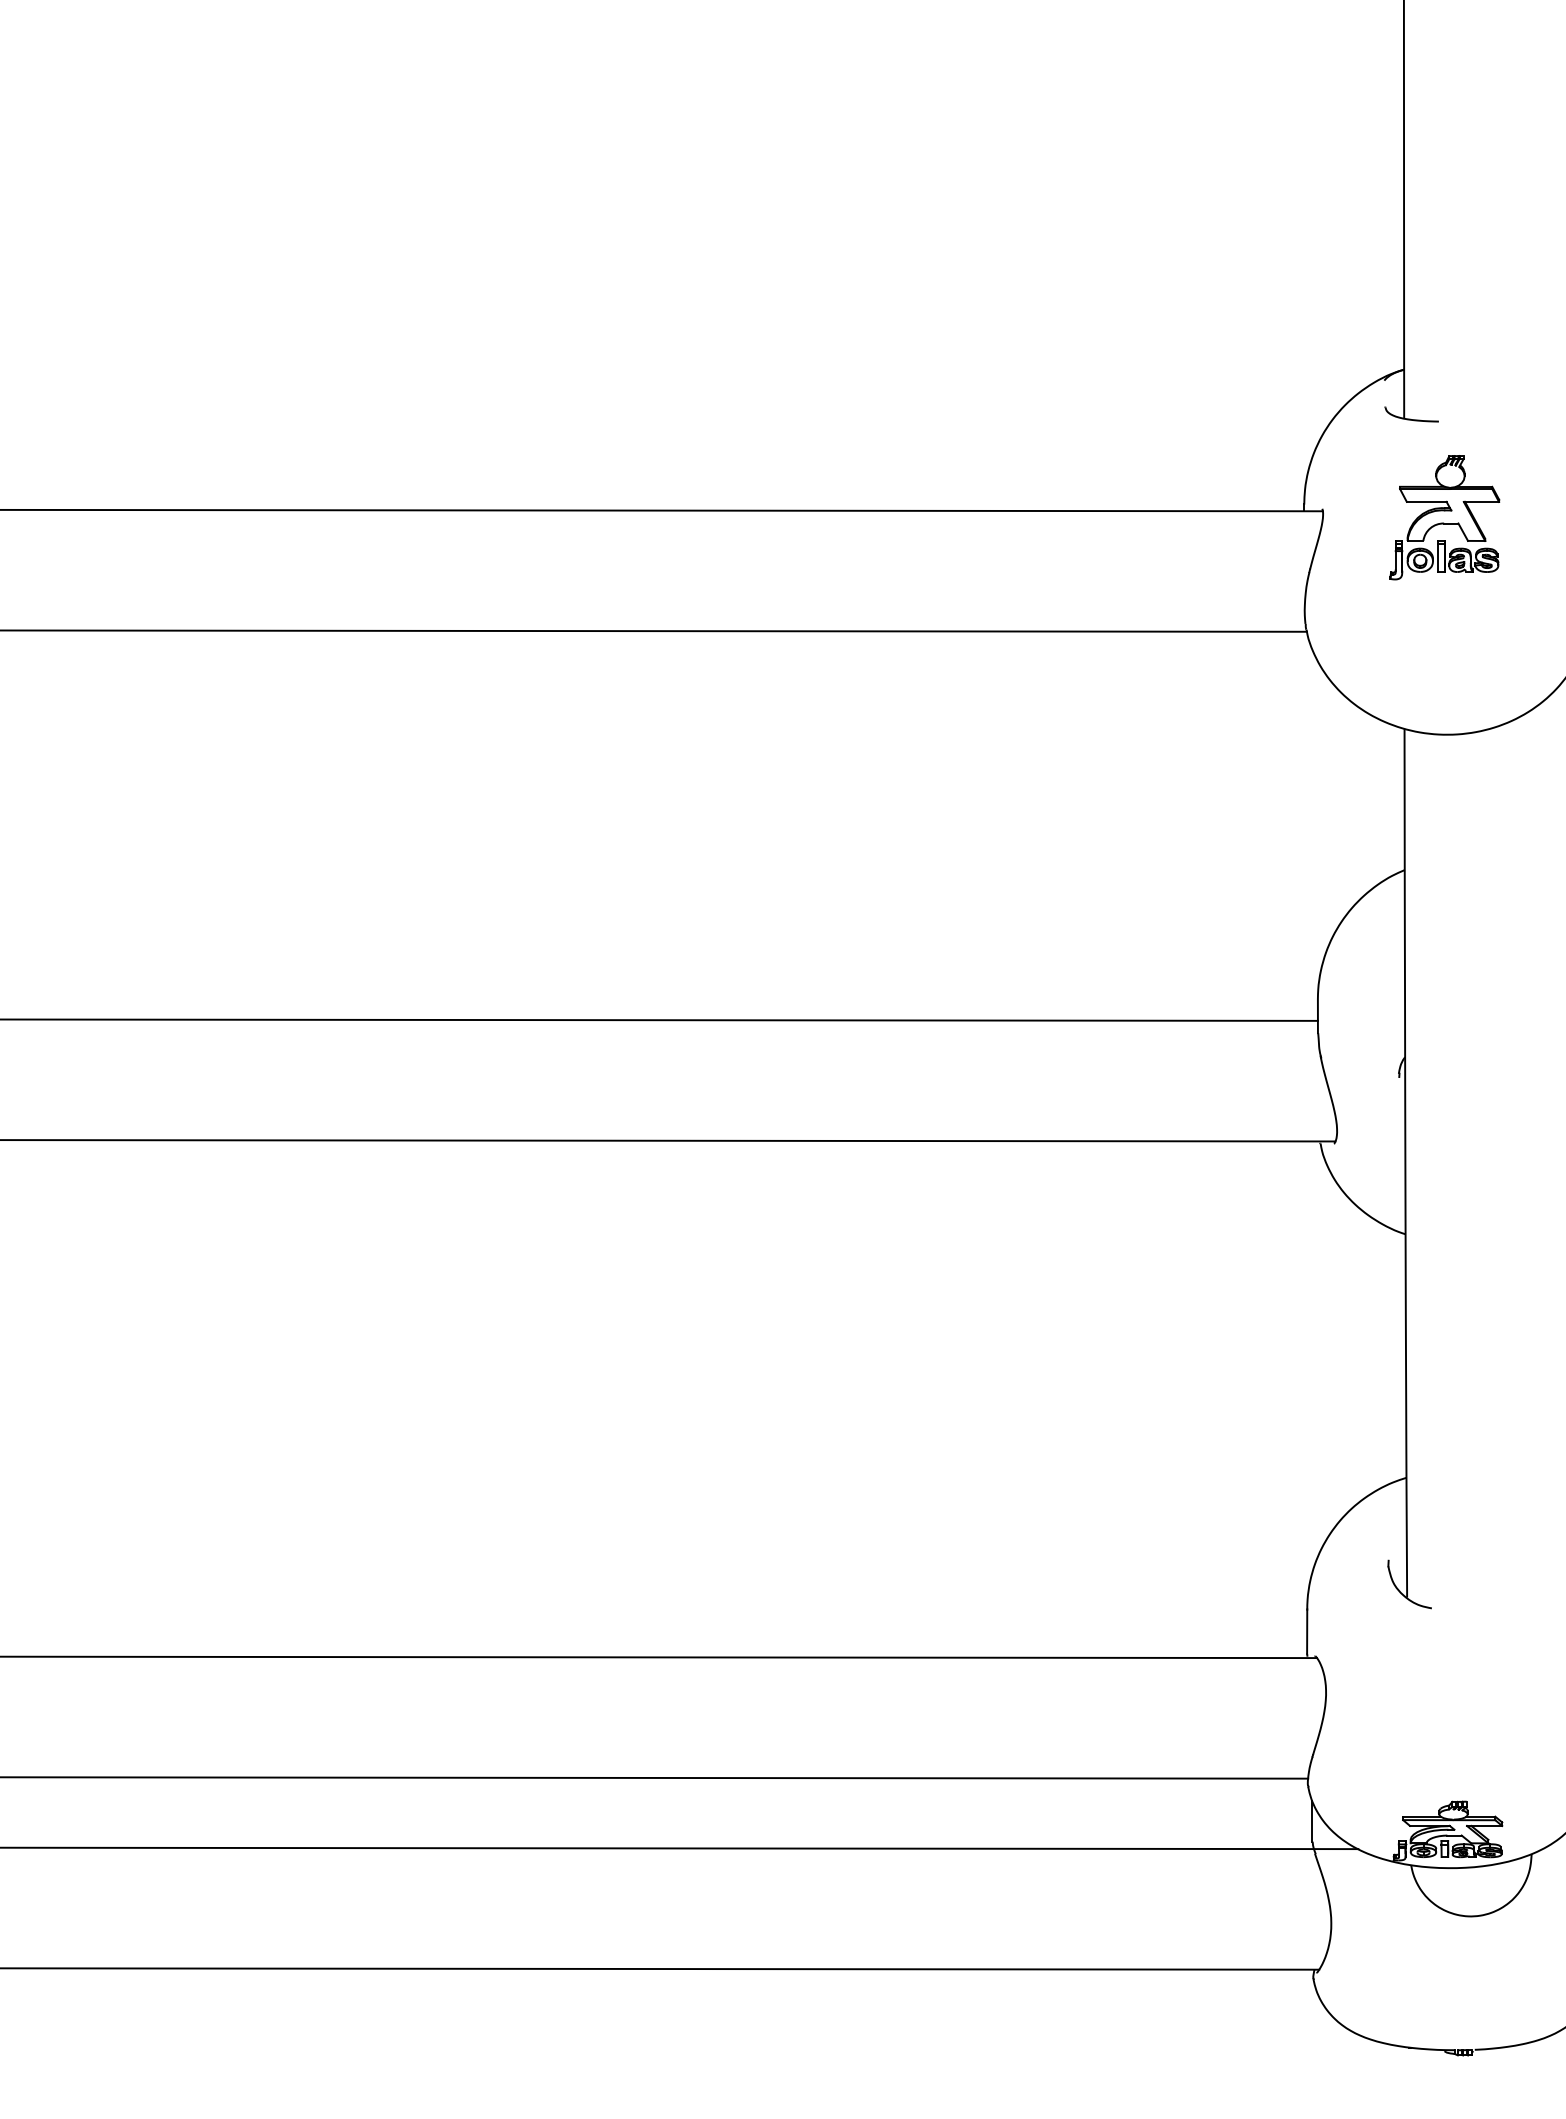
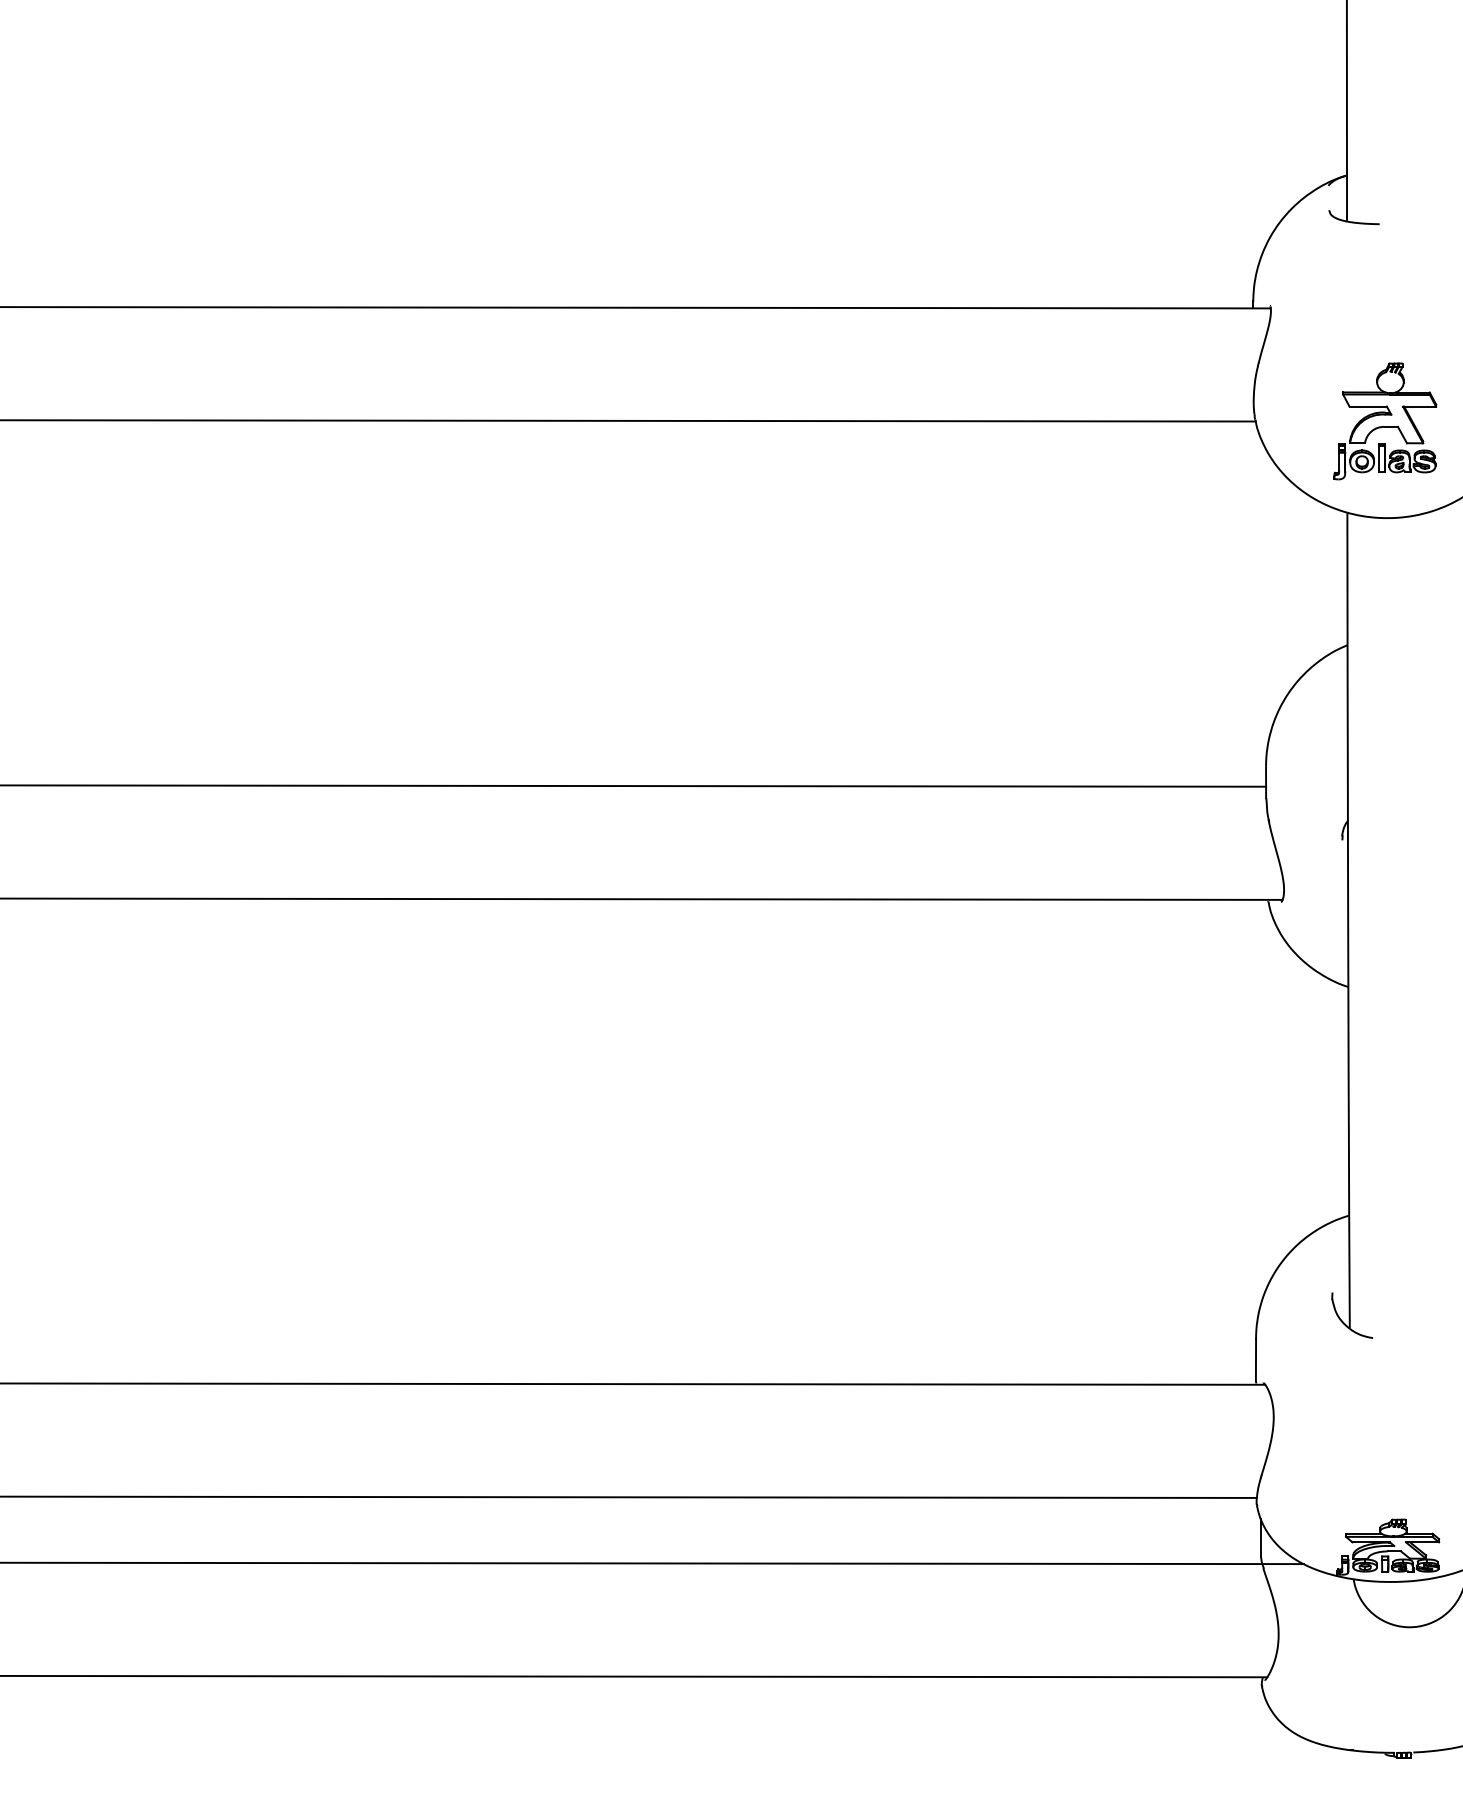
part: (1444, 517) -> (1384, 421), moved

